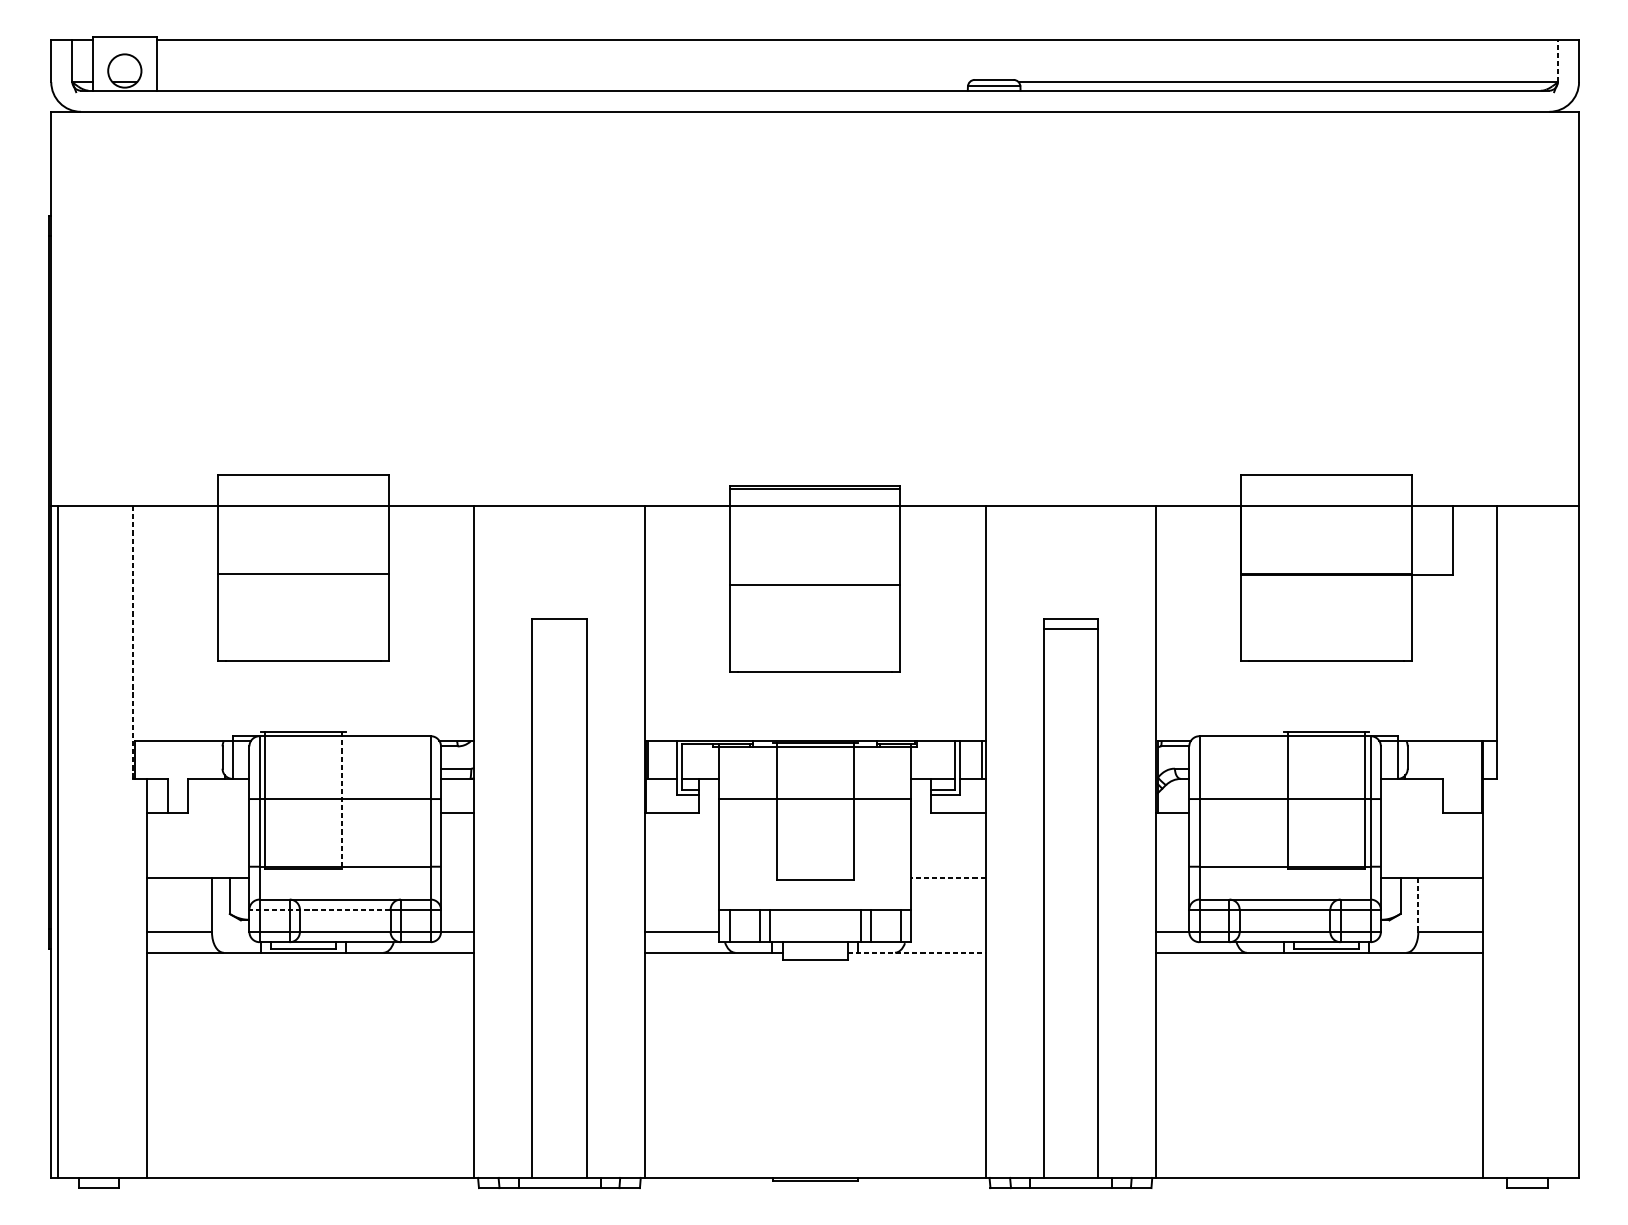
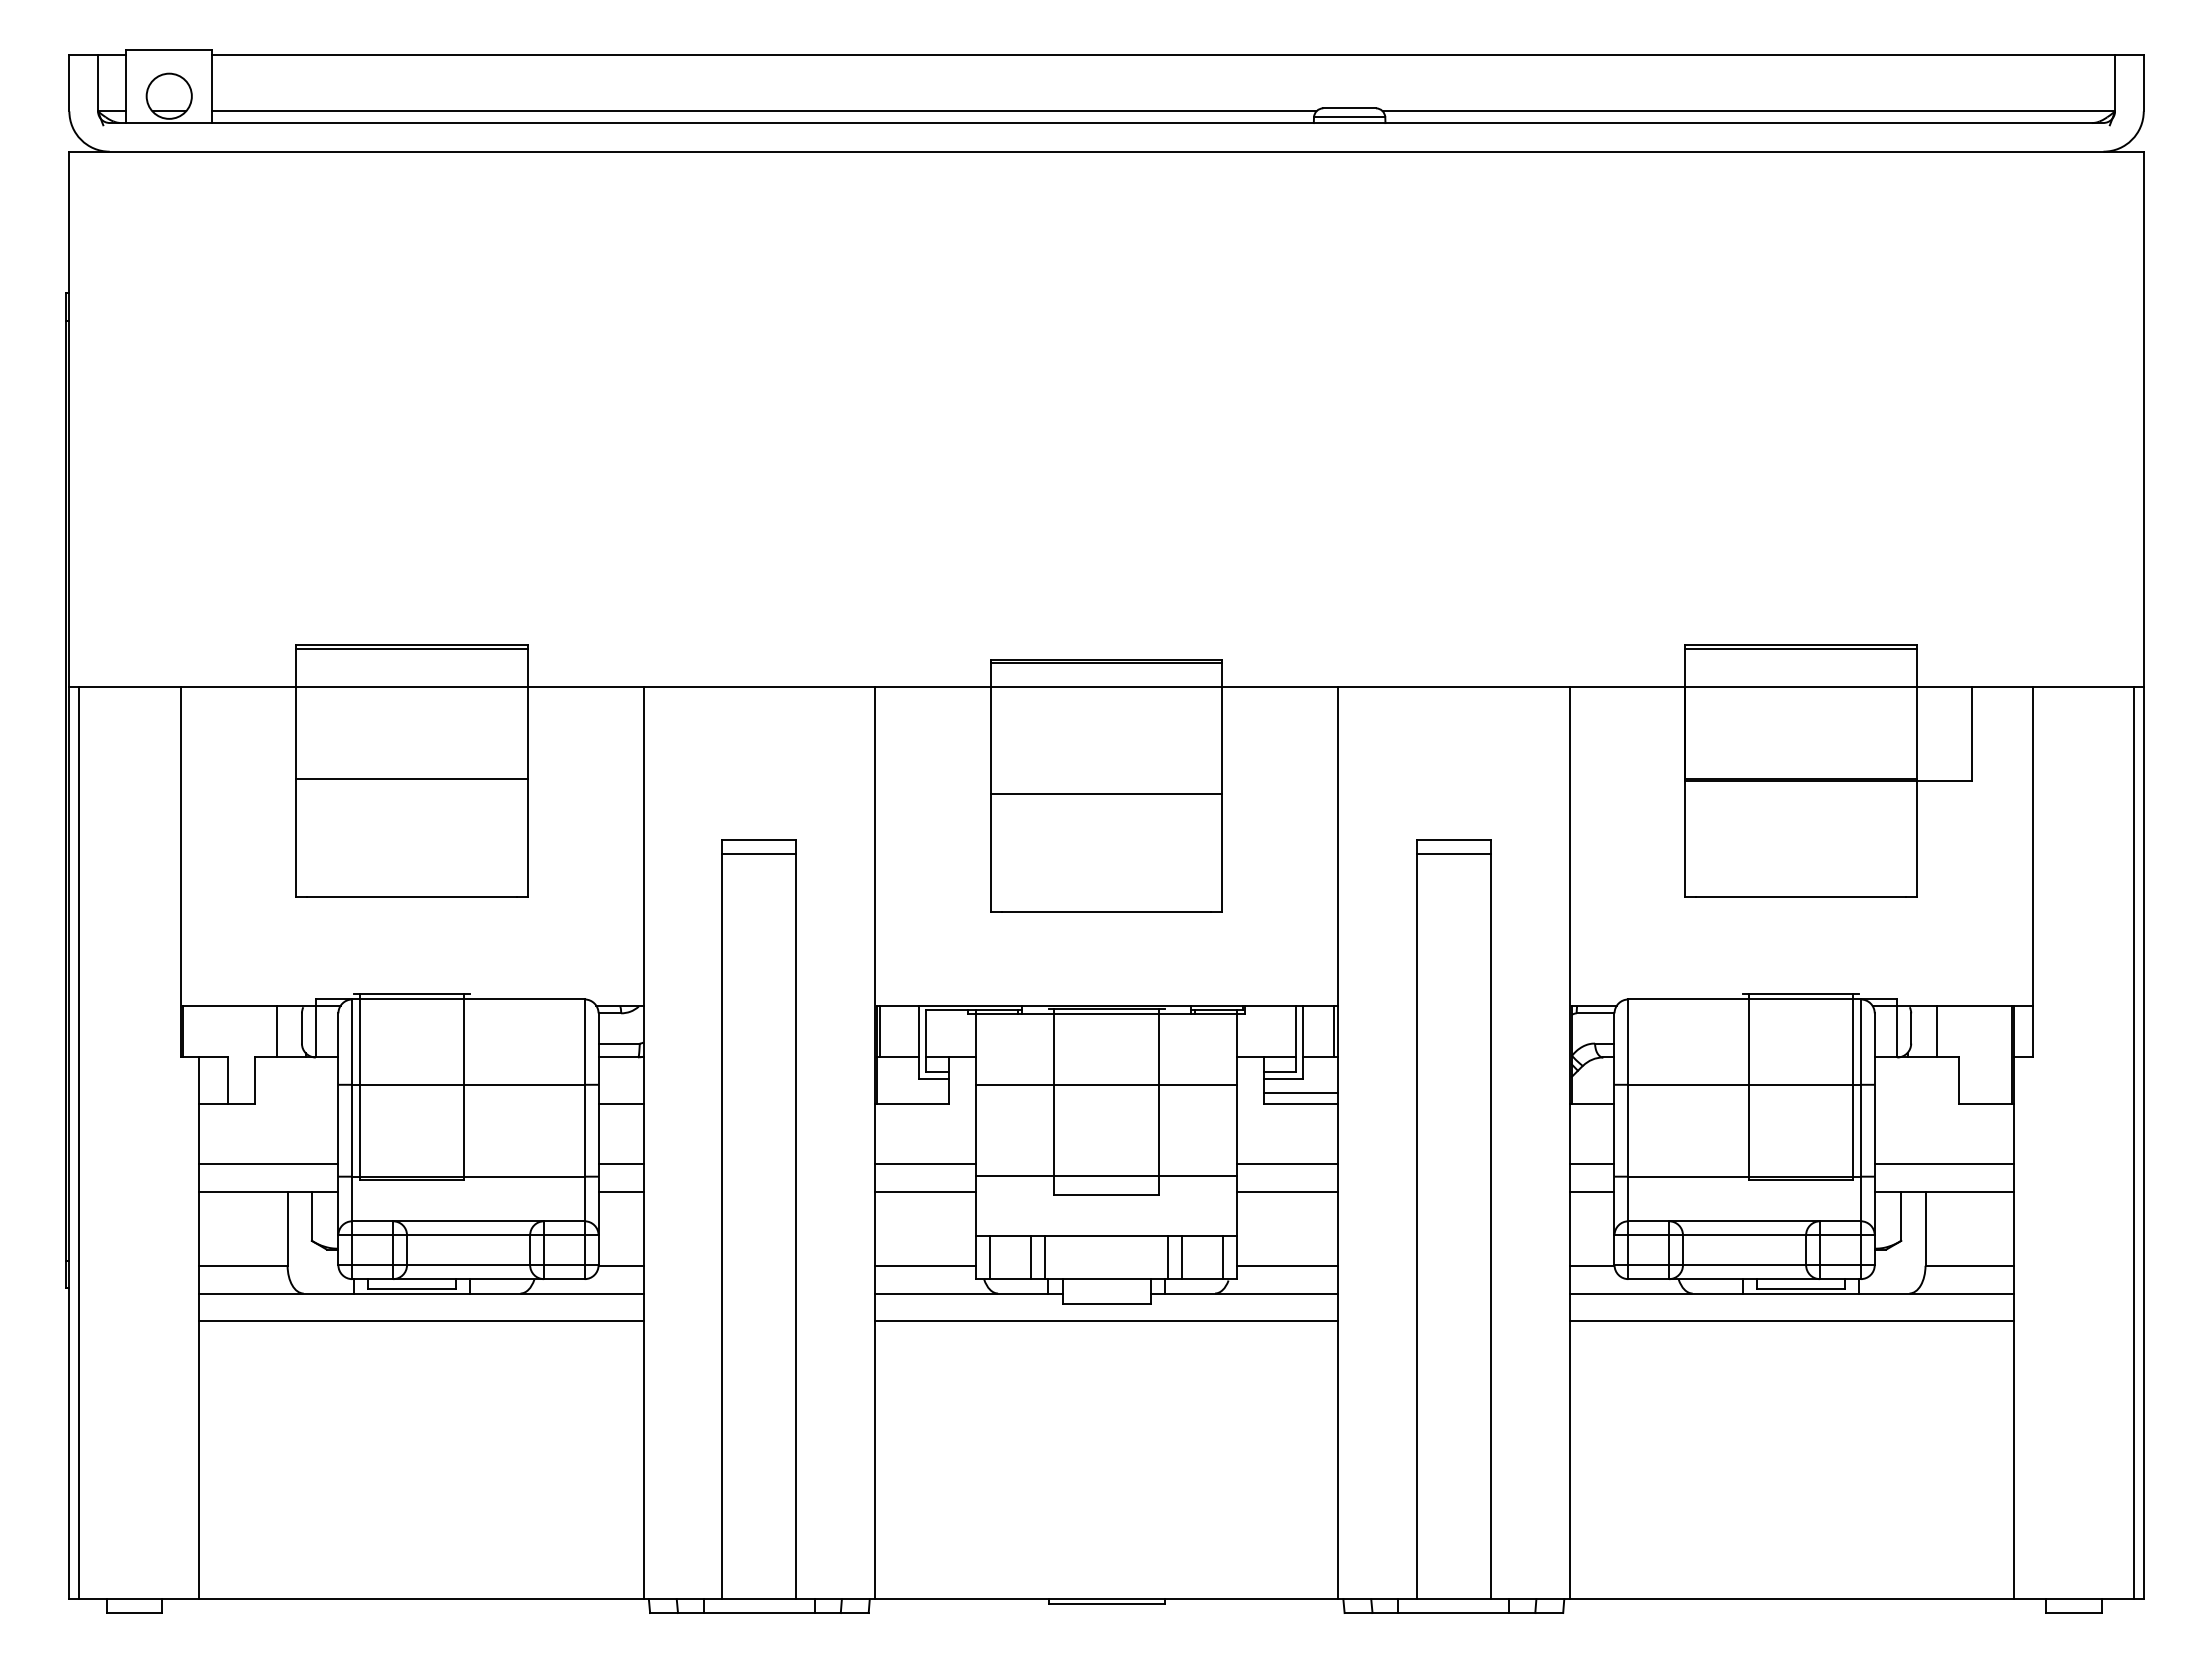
line: (1557, 60) -> (2114, 82), dashed -> solid
line: (563, 82) -> (764, 111), added
line: (303, 477) -> (411, 648), added
line: (1326, 477) -> (1800, 648), added
line: (559, 628) -> (759, 853), added
line: (133, 642) -> (180, 872), dashed -> solid
line: (203, 759) -> (276, 1031), added
line: (1426, 759) -> (1936, 1031), added
line: (342, 801) -> (464, 1087), dashed -> solid
line: (958, 805) -> (1301, 1093), added
line: (1572, 842) -> (2134, 1143), added
line: (197, 857) -> (268, 1163), added
line: (457, 857) -> (620, 1163), added
line: (681, 857) -> (925, 1163), added
line: (948, 857) -> (1287, 1163), added
line: (1172, 857) -> (1591, 1163), added
line: (1431, 857) -> (1943, 1163), added
line: (815, 866) -> (1106, 1176), added
line: (457, 877) -> (620, 1191), added
line: (681, 877) -> (925, 1191), added
line: (948, 877) -> (1287, 1191), dashed -> solid
line: (1172, 877) -> (1591, 1191), added
line: (1418, 905) -> (1925, 1229), dashed -> solid
line: (320, 910) -> (434, 1235), dashed -> solid
line: (948, 932) -> (1287, 1265), added
line: (916, 952) -> (1244, 1293), dashed -> solid
line: (310, 973) -> (421, 1321), added
line: (815, 973) -> (1106, 1321), added
line: (1319, 973) -> (1791, 1321), added

